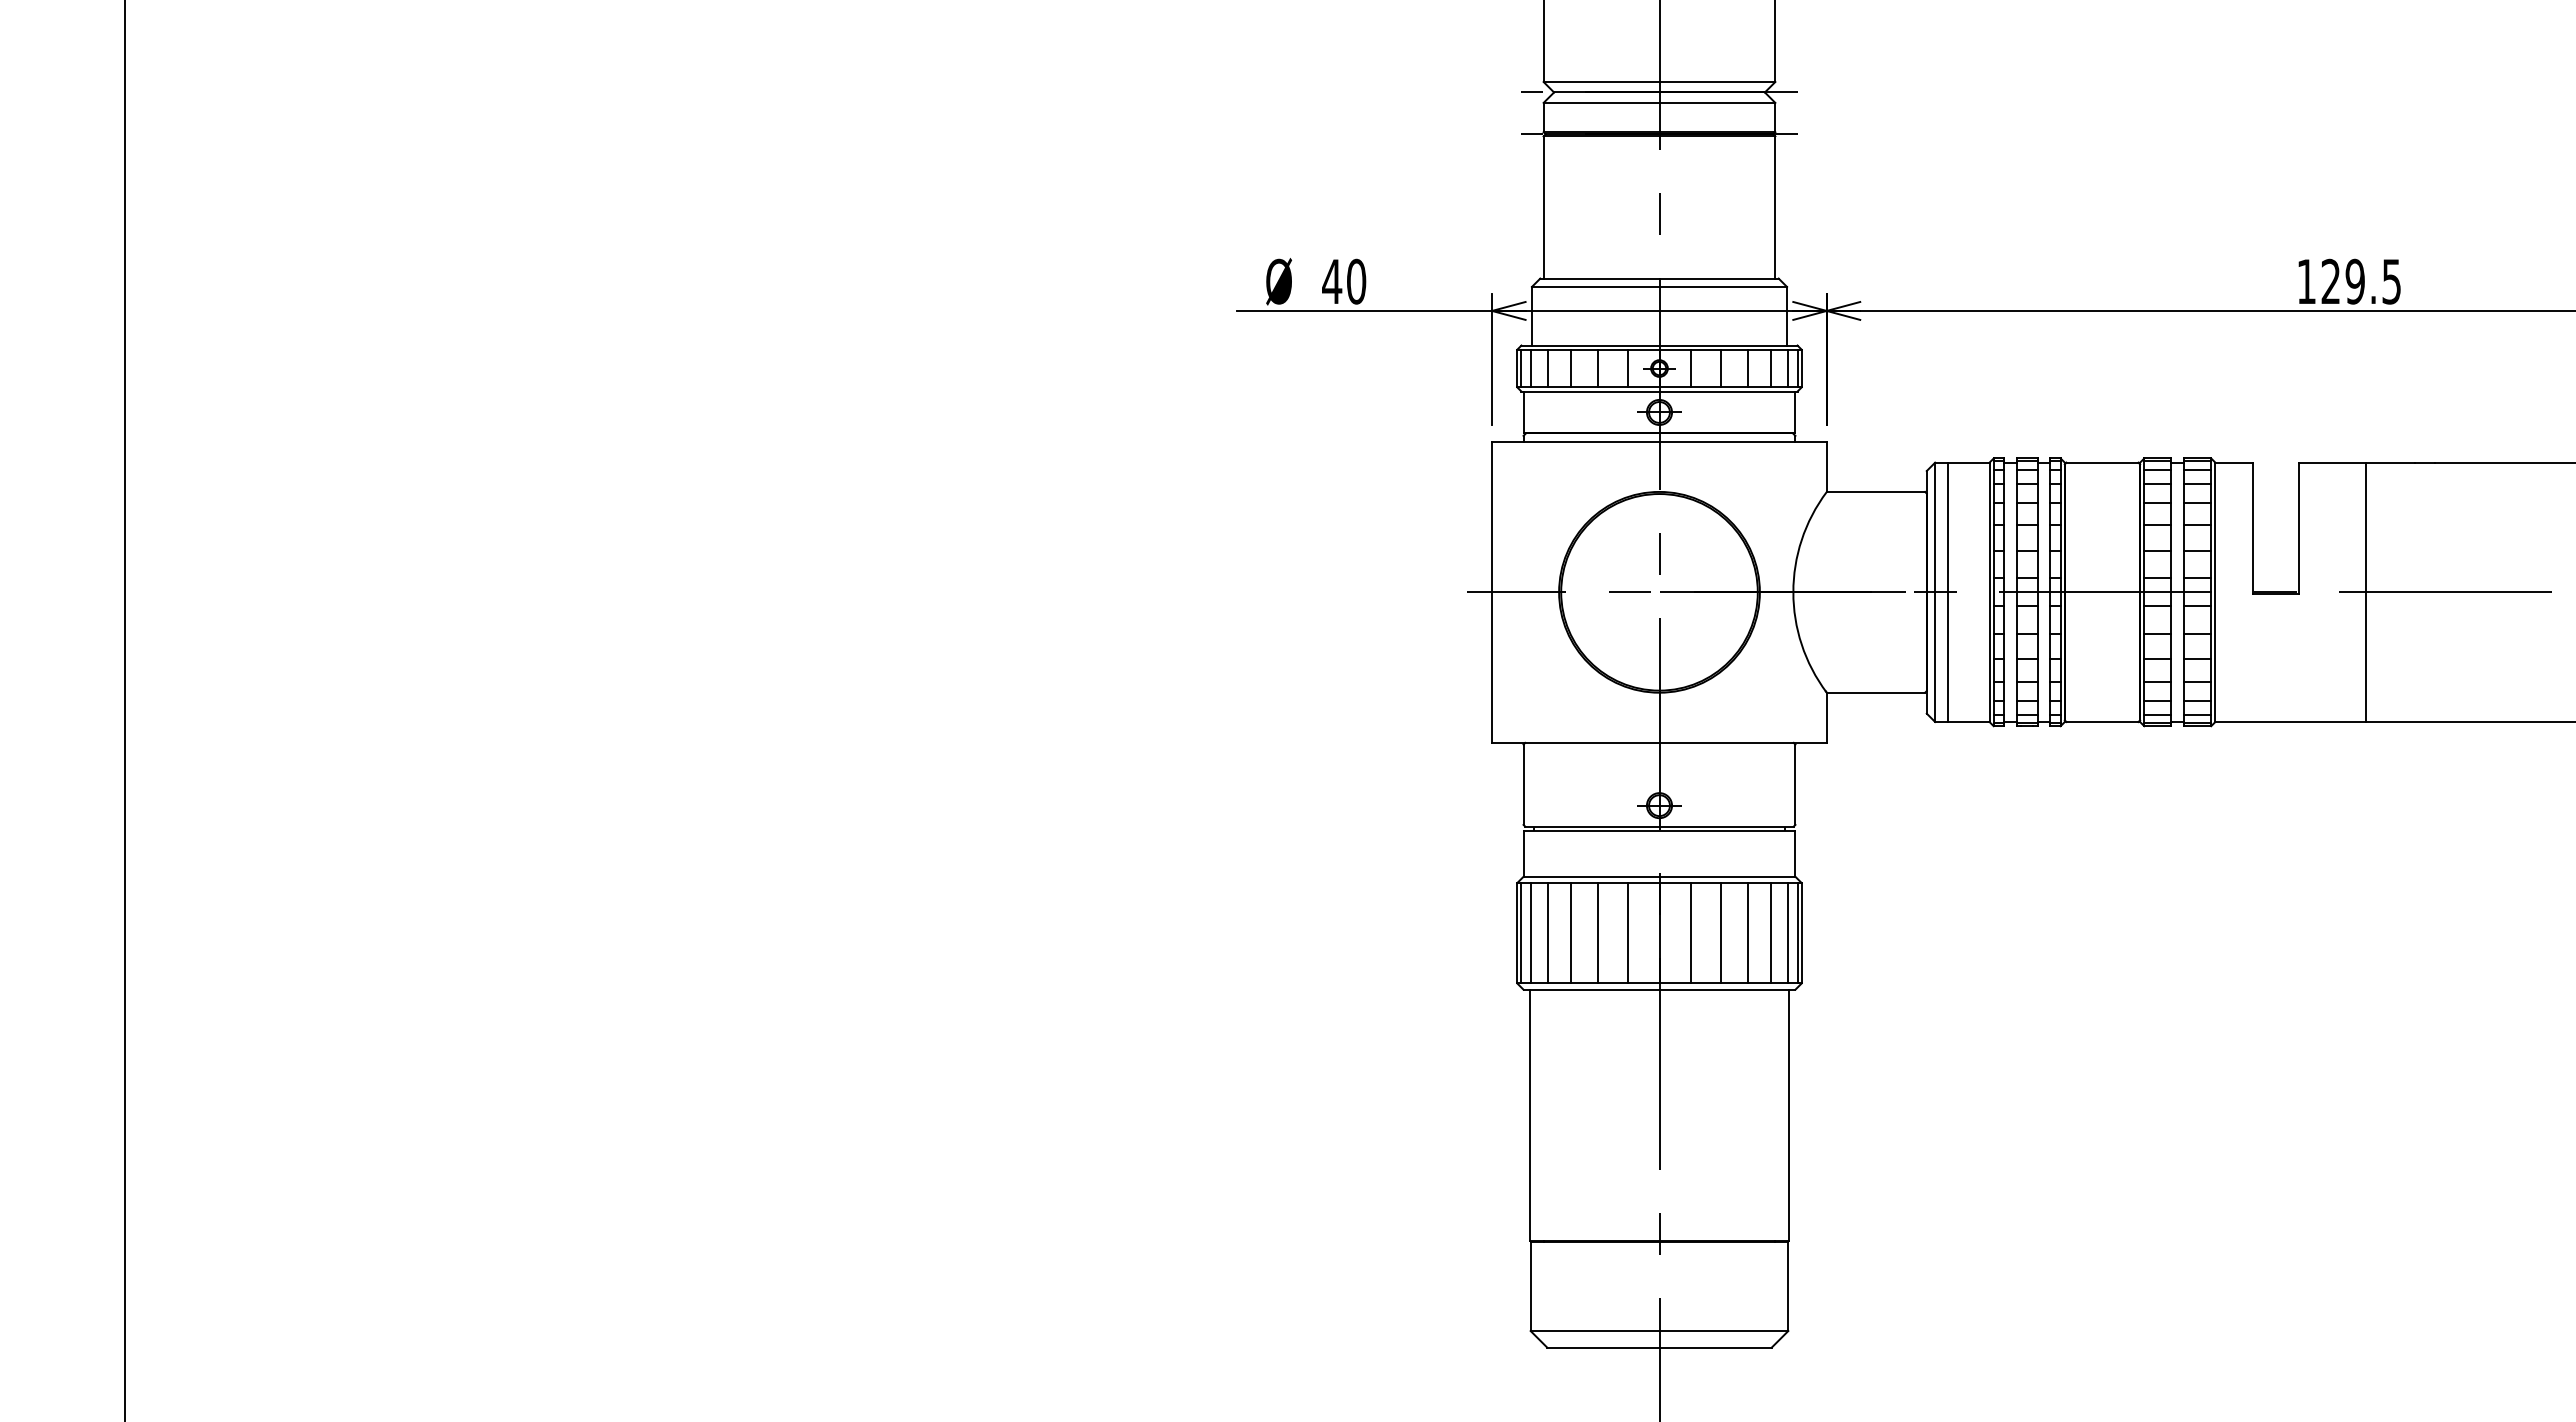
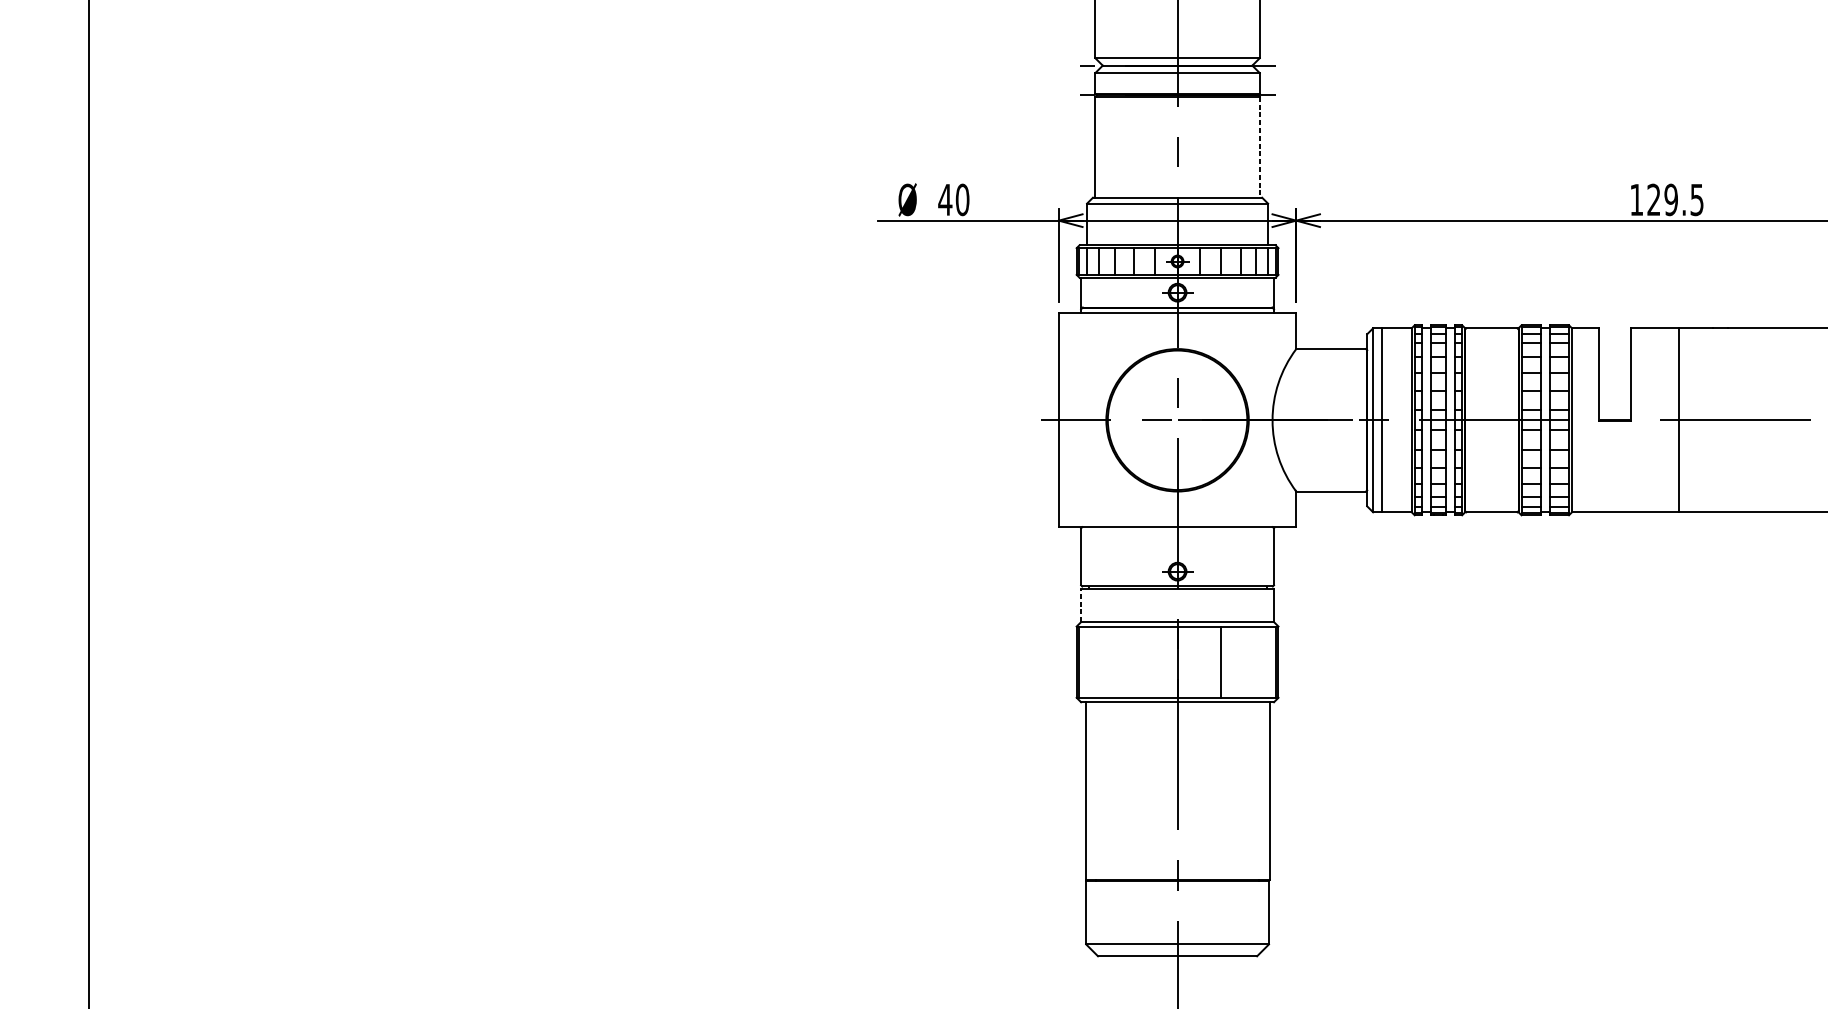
line: (1775, 207) -> (1259, 147), solid -> dashed
line: (1523, 853) -> (1081, 605), solid -> dashed
line: (1531, 933) -> (1086, 662), removed
line: (1548, 933) -> (1098, 662), removed
line: (1570, 933) -> (1114, 662), removed
line: (1597, 933) -> (1133, 662), removed
line: (1627, 933) -> (1154, 662), removed
line: (1691, 933) -> (1200, 662), removed
line: (1748, 933) -> (1240, 662), removed
line: (1770, 933) -> (1256, 662), removed
line: (1787, 933) -> (1268, 662), removed

